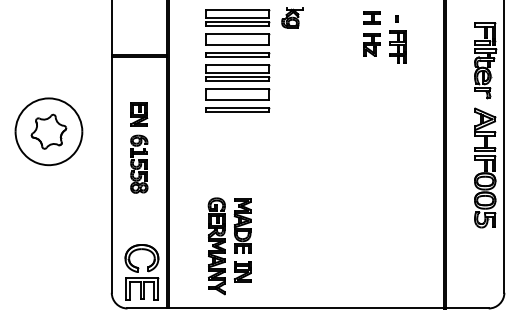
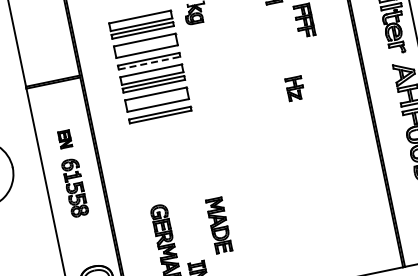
part: (371, 44) -> (294, 88), moved
line: (237, 57) -> (149, 63), solid -> dashed
part: (139, 114) -> (65, 139), size x0.7
part: (242, 225) -> (218, 224), moved

